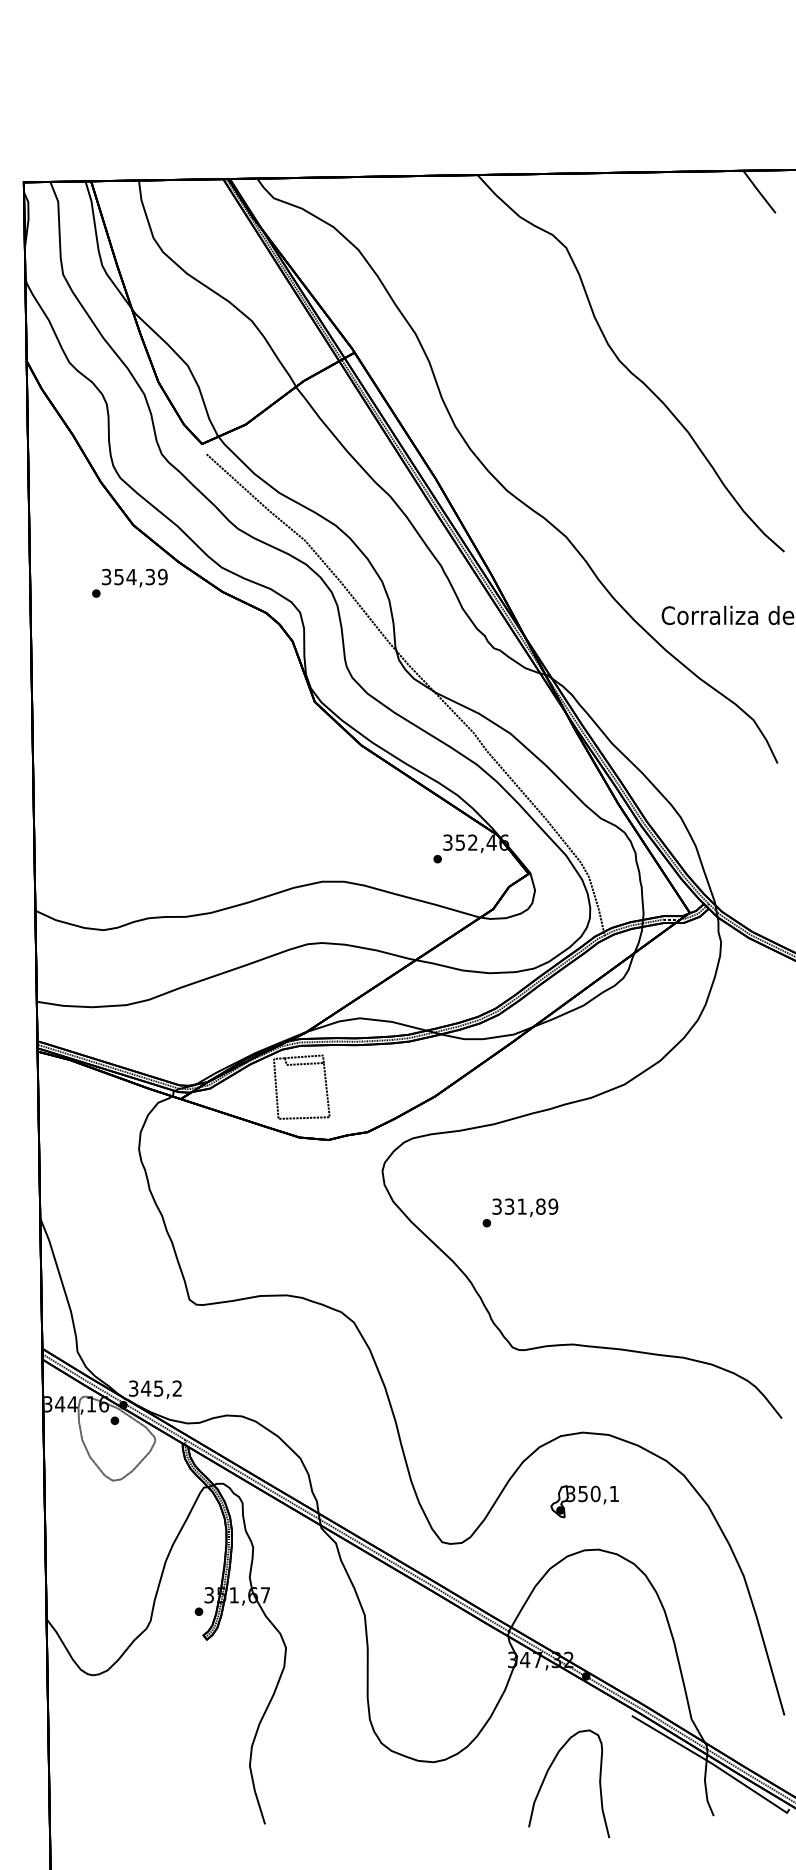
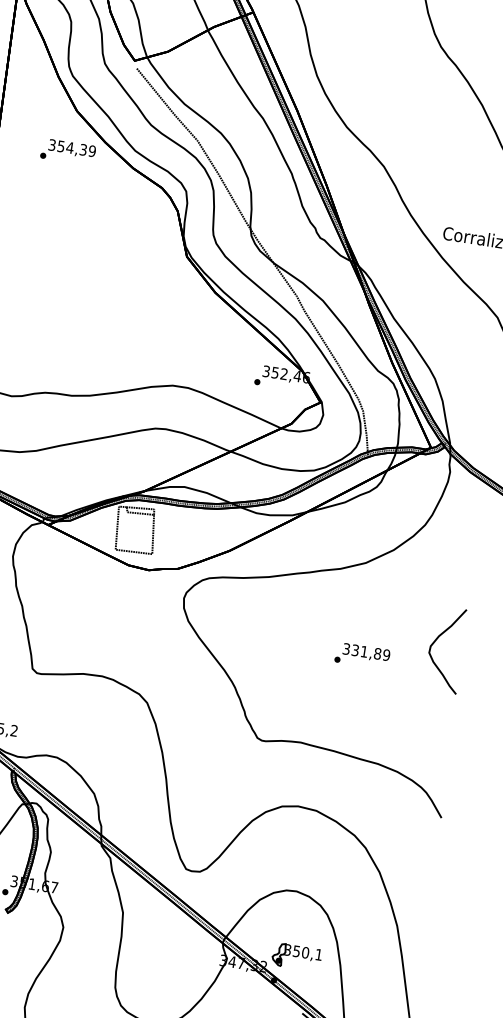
curve: (736, 1178) -> (435, 642), added
text: (520, 1212) -> (362, 655), moved
part: (584, 1501) -> (296, 956), moved

